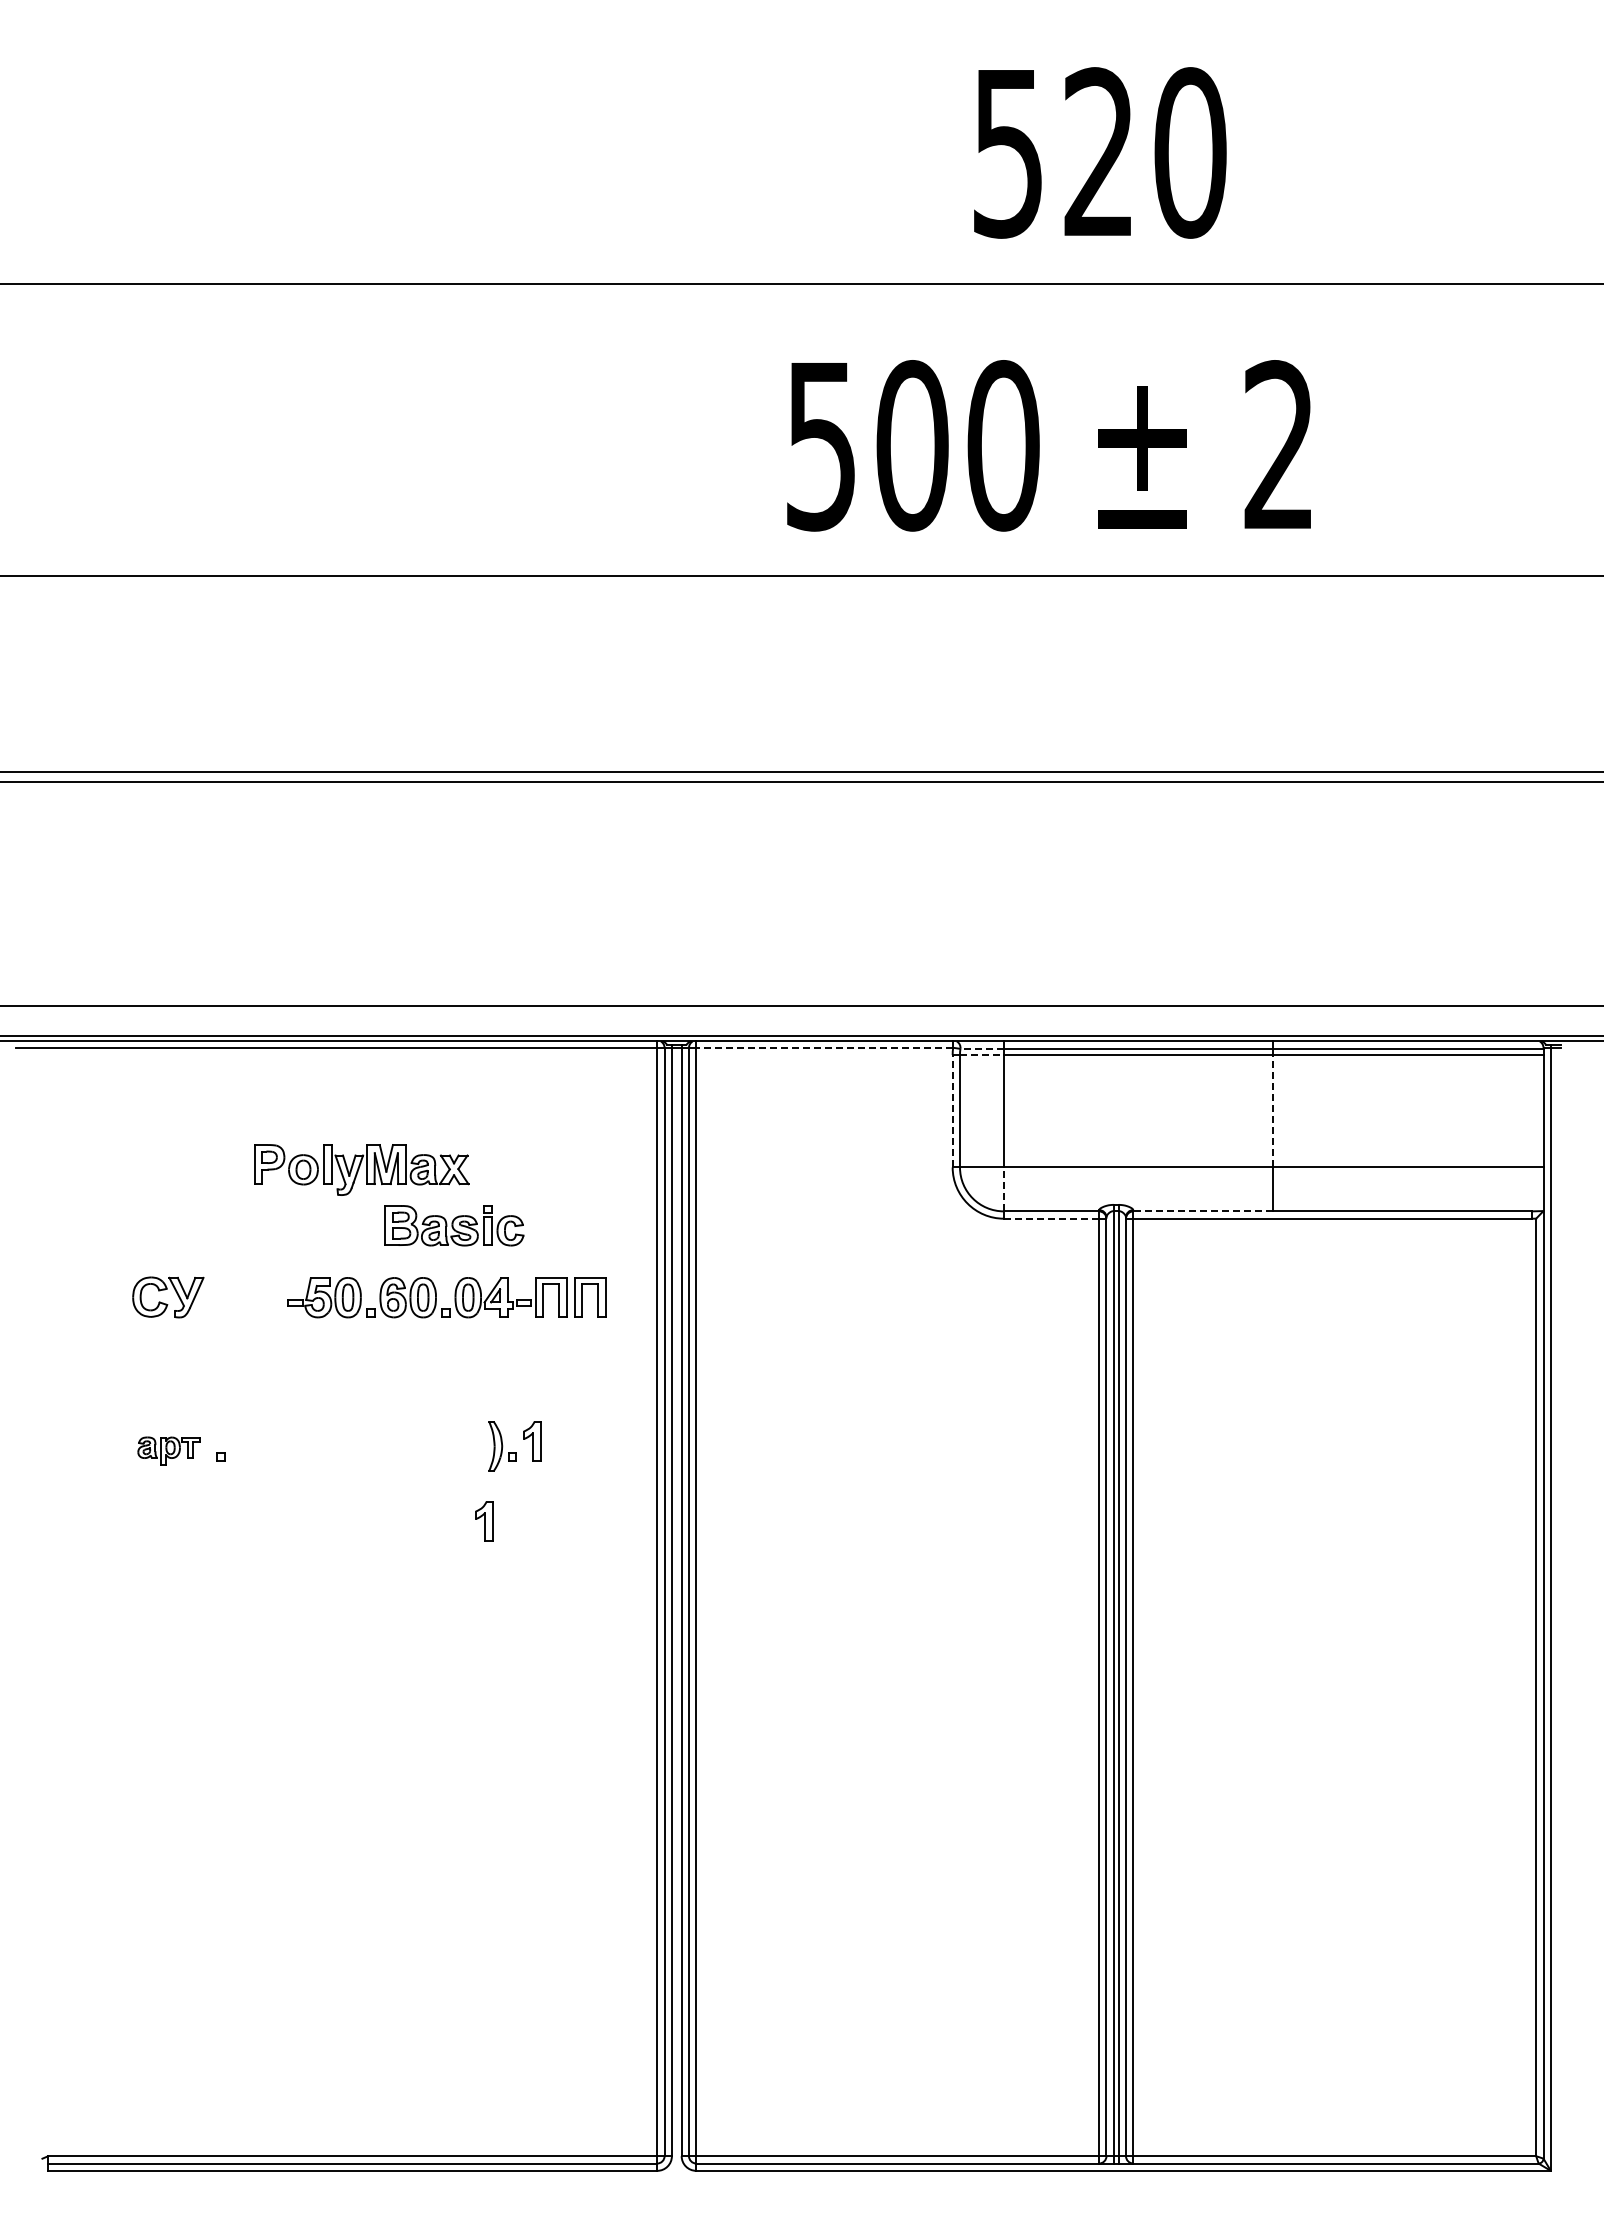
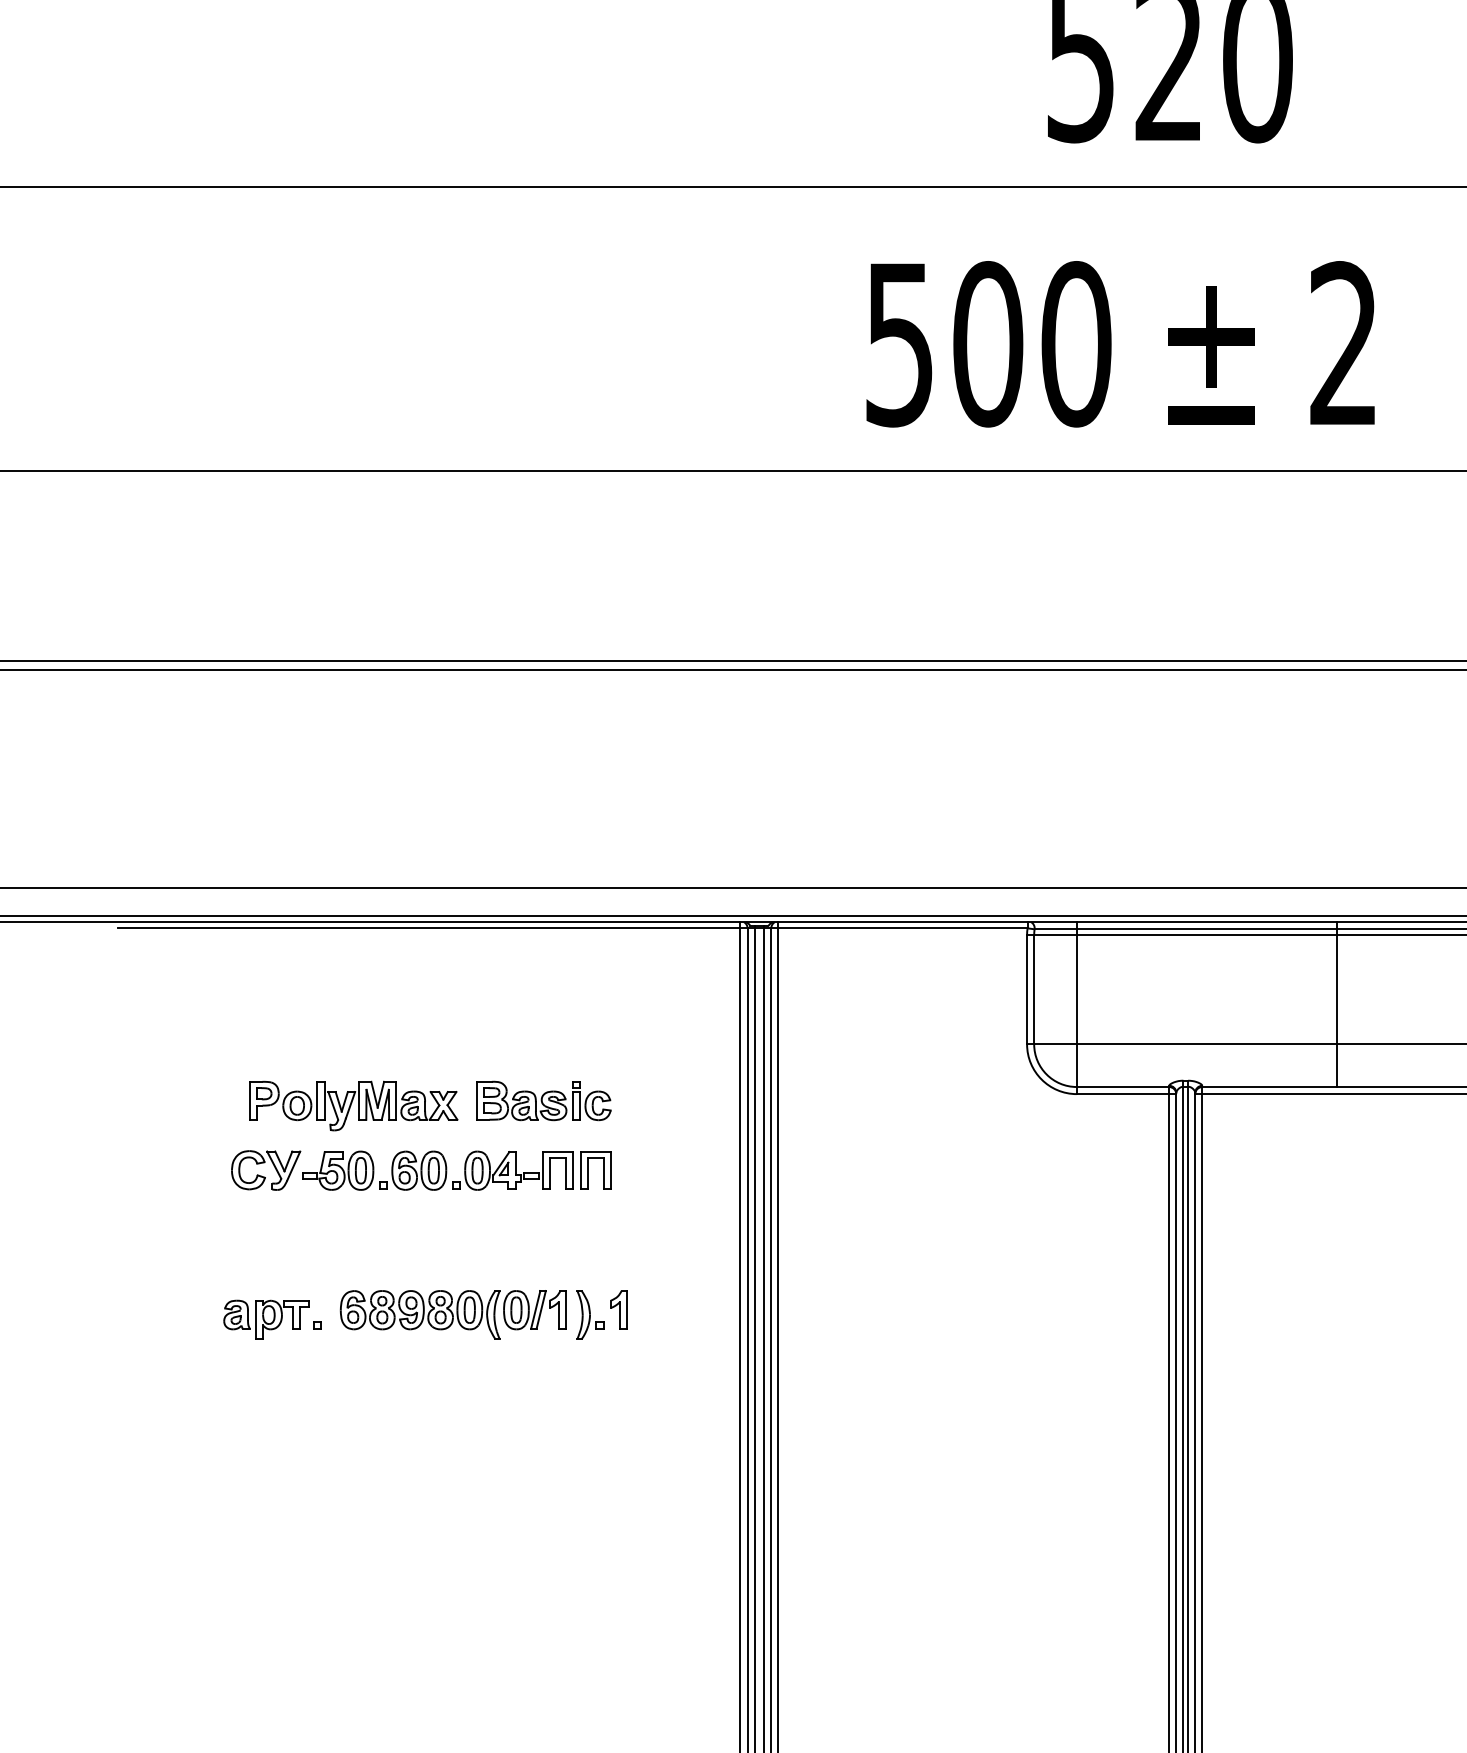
line: (824, 1047) -> (902, 928), dashed -> solid
line: (982, 1048) -> (1056, 928), dashed -> solid
line: (981, 1055) -> (1055, 935), dashed -> solid
line: (952, 1110) -> (1026, 989), dashed -> solid
line: (1272, 1110) -> (1337, 989), dashed -> solid
part: (361, 1169) -> (353, 1105), moved
line: (1003, 1189) -> (1076, 1065), dashed -> solid
line: (1202, 1211) -> (1269, 1087), dashed -> solid
line: (1051, 1218) -> (1122, 1093), dashed -> solid
part: (454, 1297) -> (464, 1170), moved
part: (361, 1445) -> (453, 1314), added
part: (168, 1450) -> (266, 1319), size x1.43
part: (484, 1521) -> (572, 1387), removed

